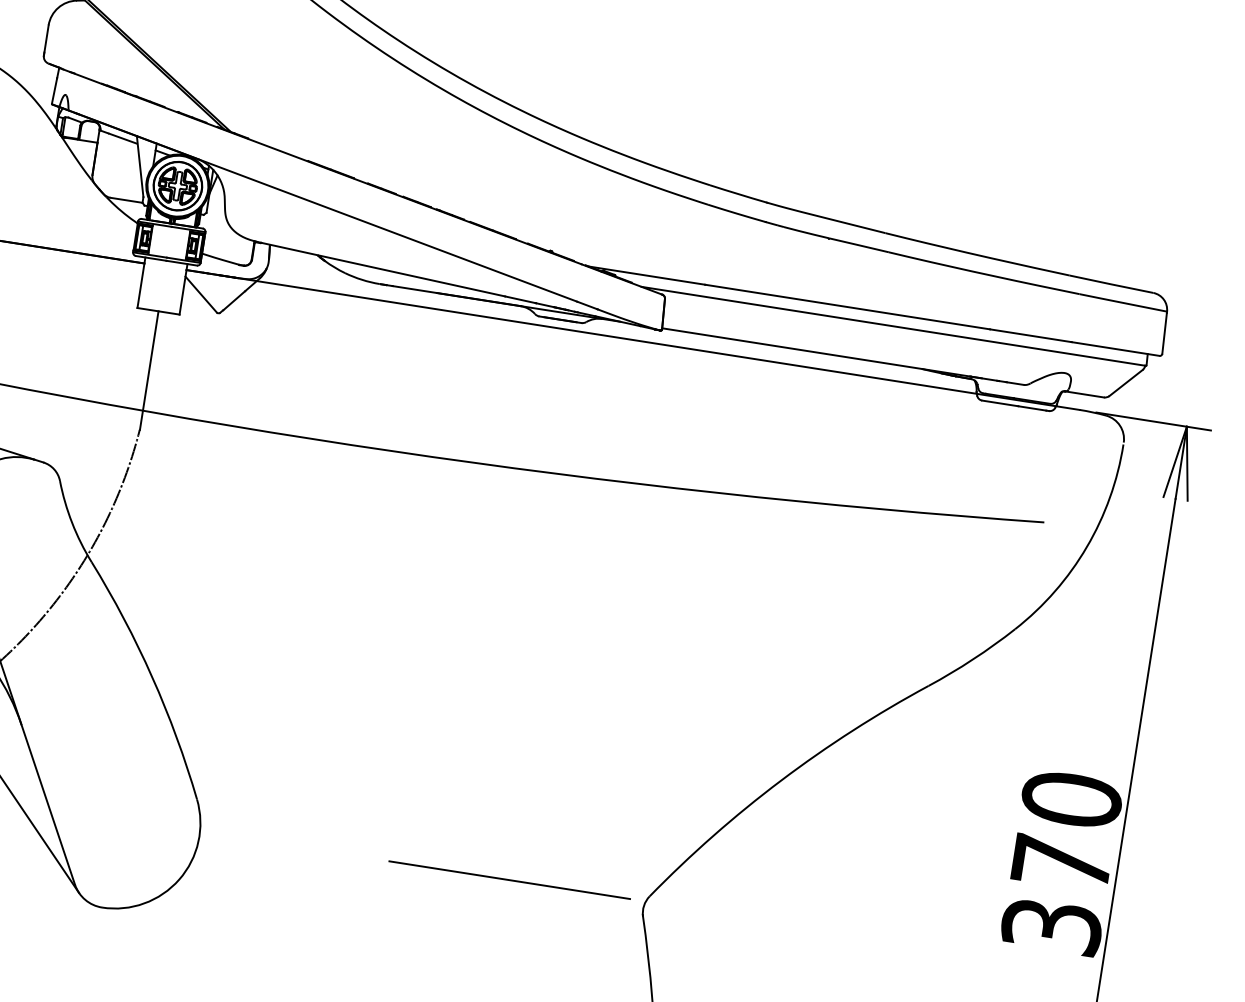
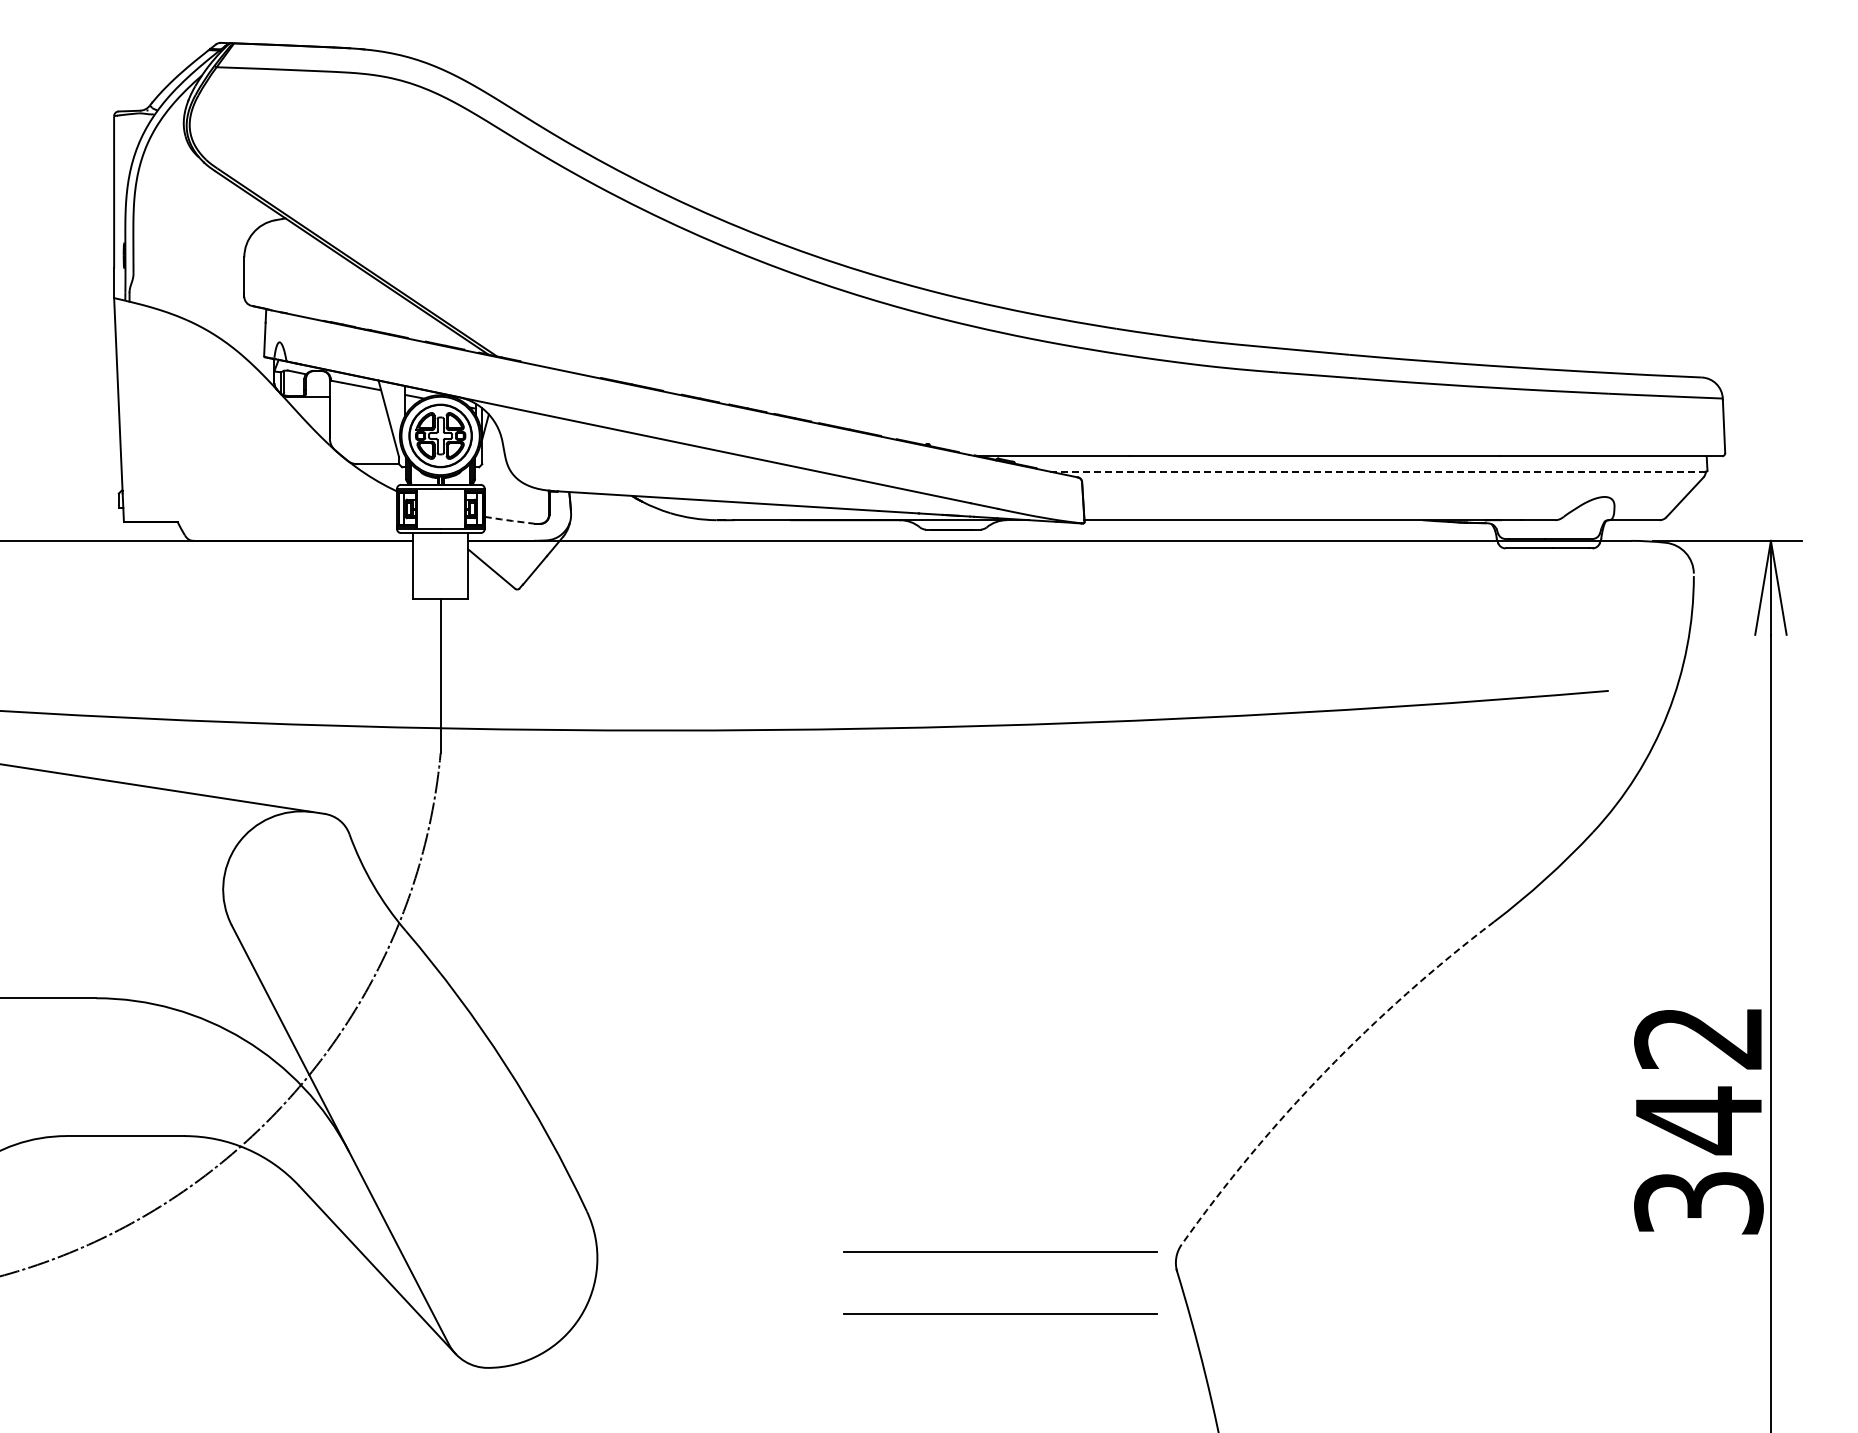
line: (220, 259) -> (509, 520), solid -> dashed
line: (893, 326) -> (1378, 471), solid -> dashed
arc: (781, 780) -> (1325, 1071), solid -> dashed
text: (1066, 832) -> (1698, 1080), 370 -> 342
line: (502, 927) -> (1000, 1313), added

